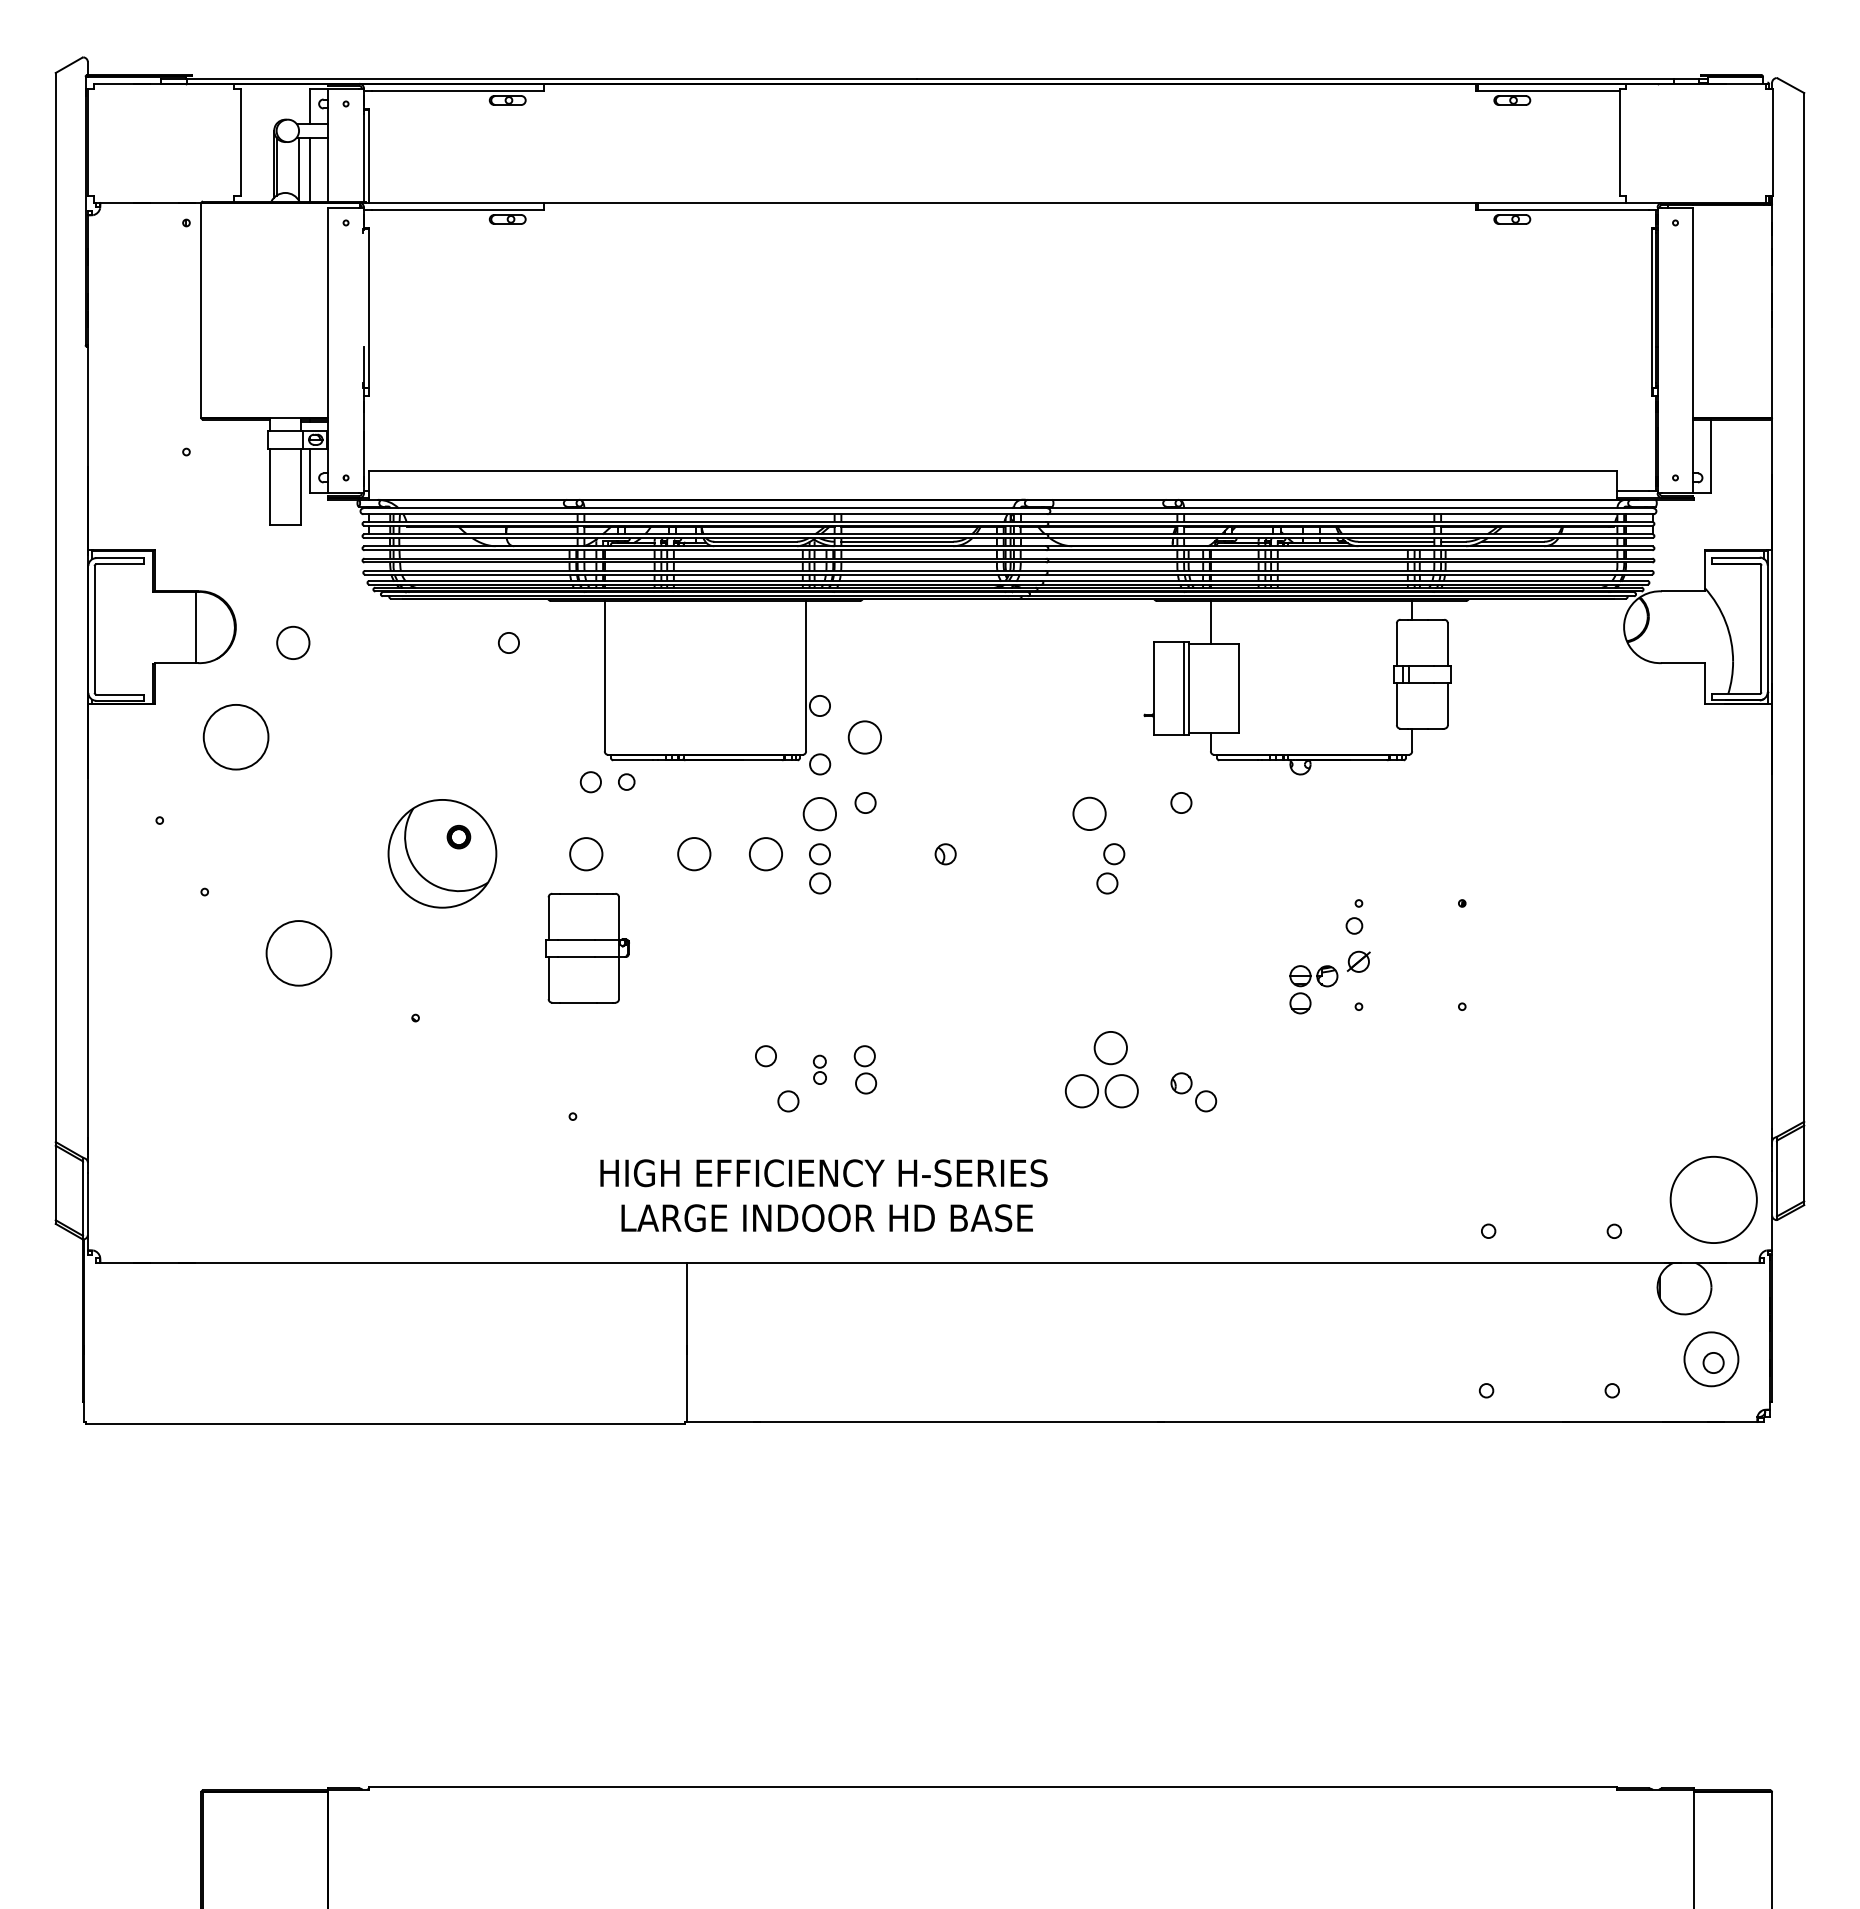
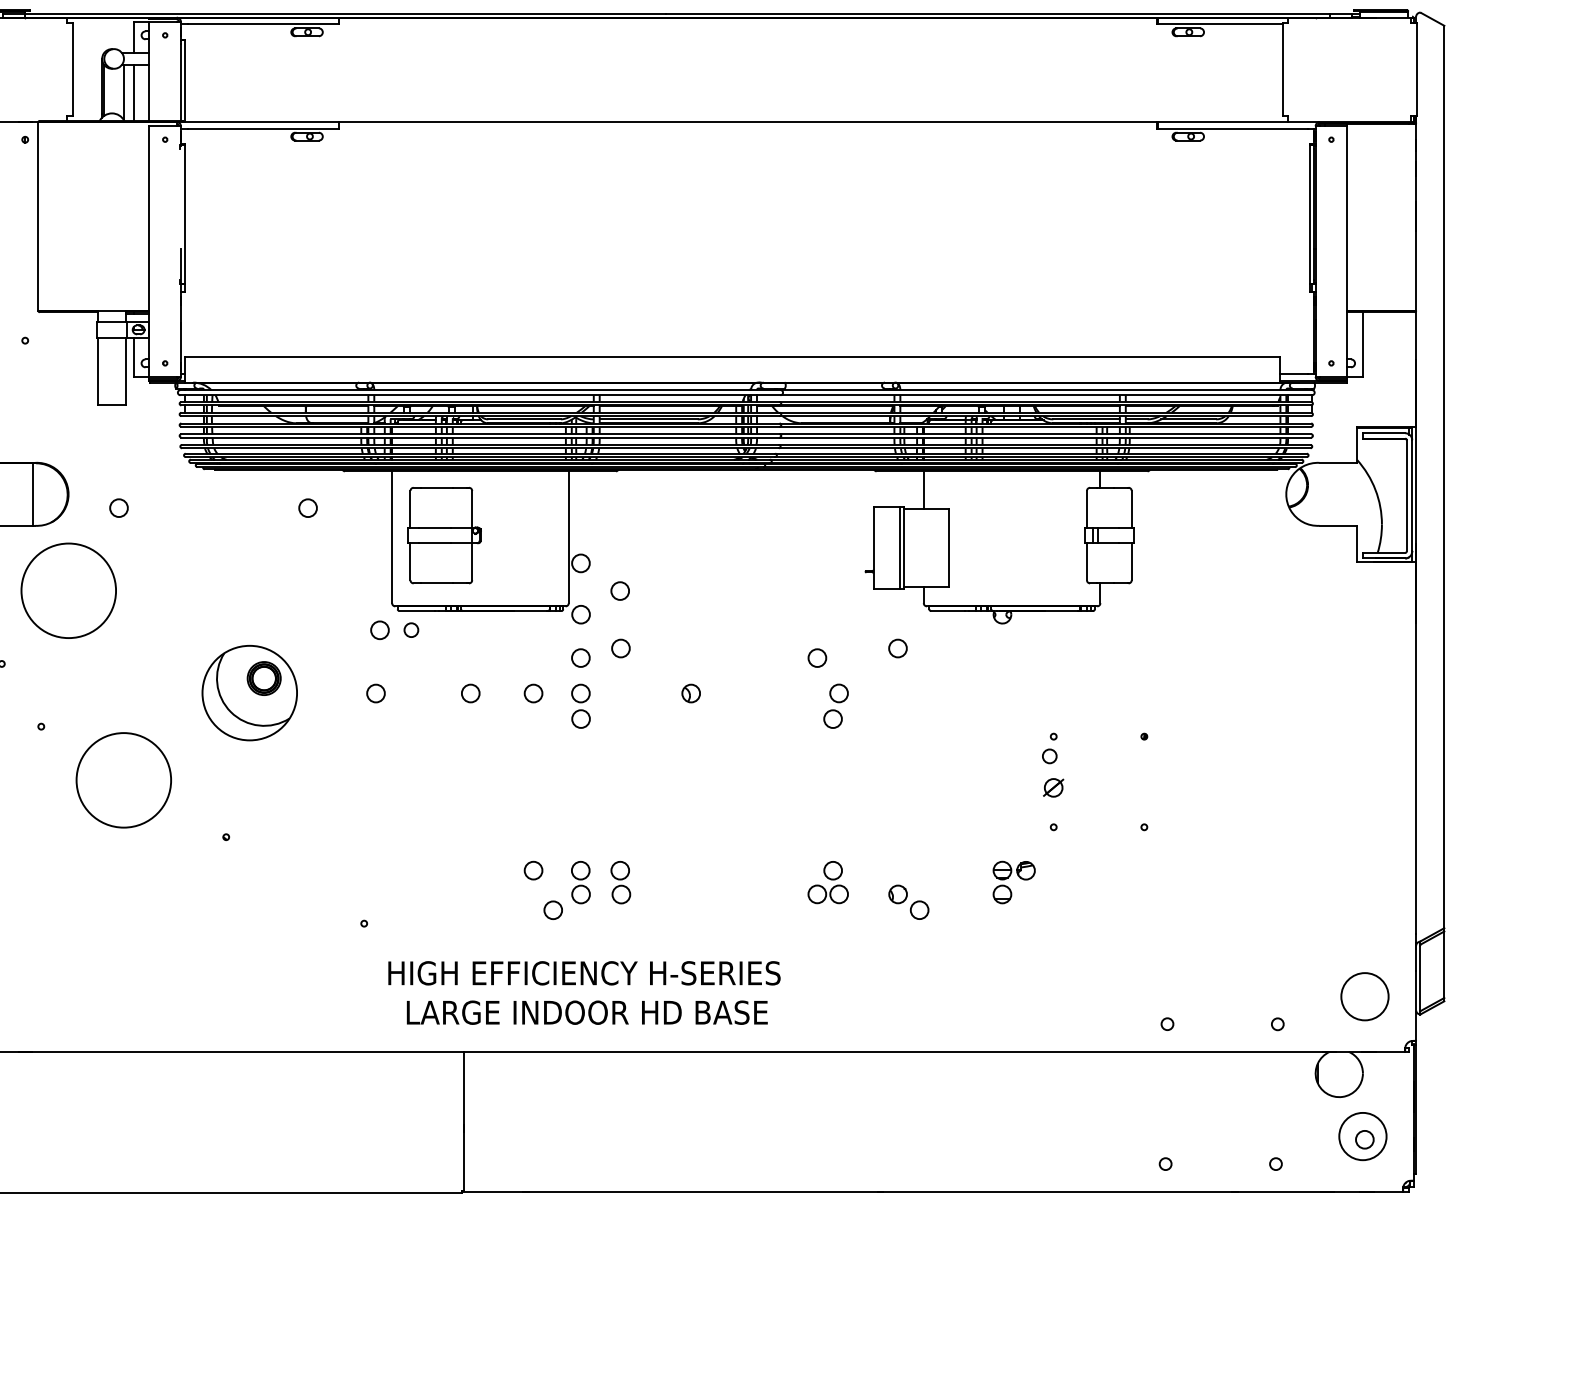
circle: (293, 642) -> (119, 507), size x0.62
circle: (236, 737) -> (69, 591), size x1.67
circle: (864, 737) -> (619, 591), size x0.62
circle: (819, 813) -> (580, 657), size x0.62
circle: (1089, 813) -> (817, 657), size x0.62
part: (458, 836) -> (263, 677), size x1.67
circle: (586, 854) -> (376, 693), size x0.62
circle: (694, 854) -> (470, 693), size x0.62
circle: (765, 854) -> (533, 693), size x0.62
part: (587, 947) -> (444, 534), moved
circle: (298, 953) -> (123, 780), size x1.67
part: (1308, 983) -> (1009, 877), moved
part: (819, 1069) -> (580, 882), size x1.67
part: (1101, 1069) -> (827, 882), size x0.62
circle: (1713, 1199) -> (1364, 996), size x0.62

